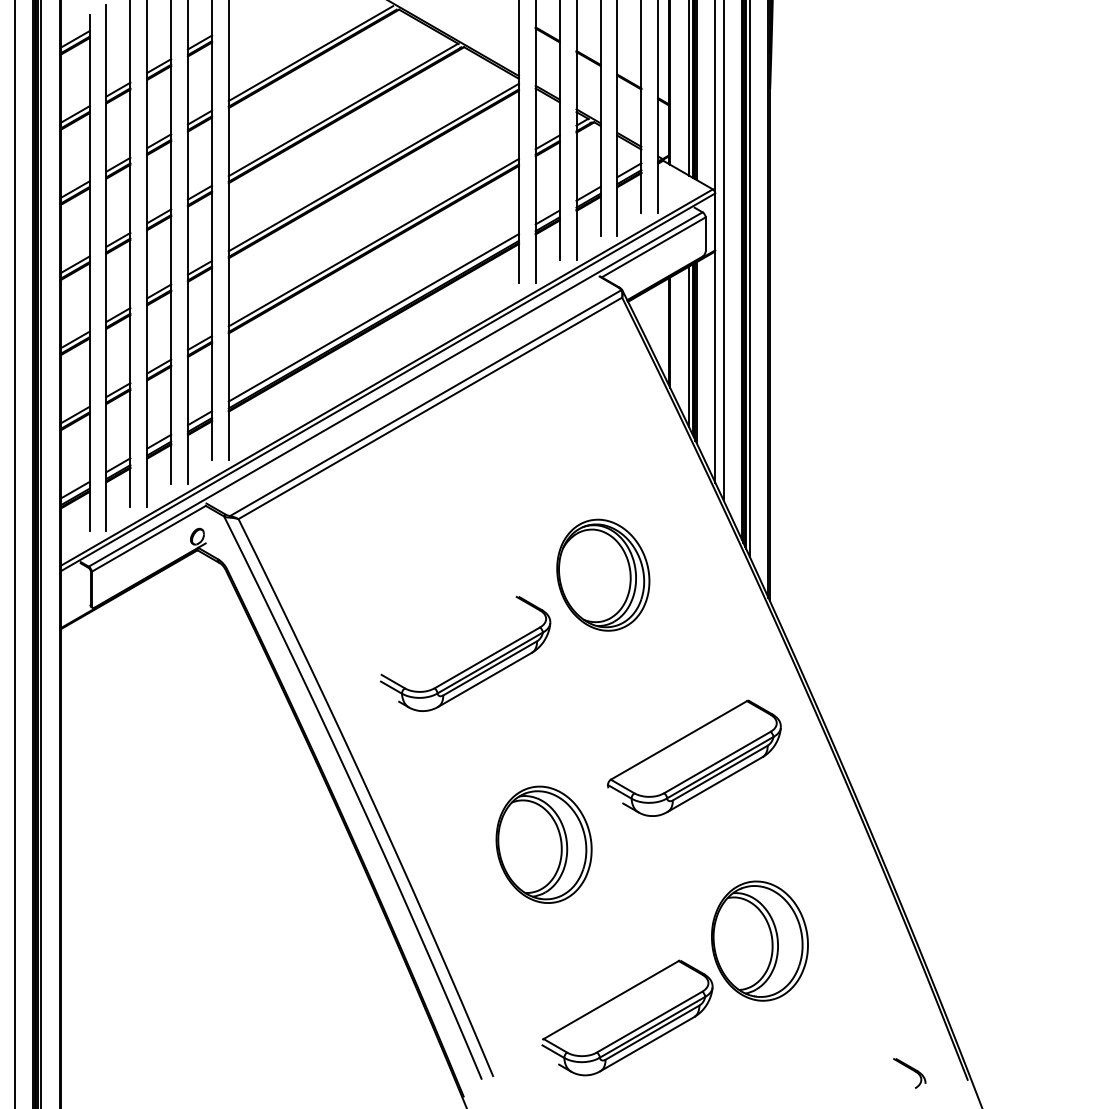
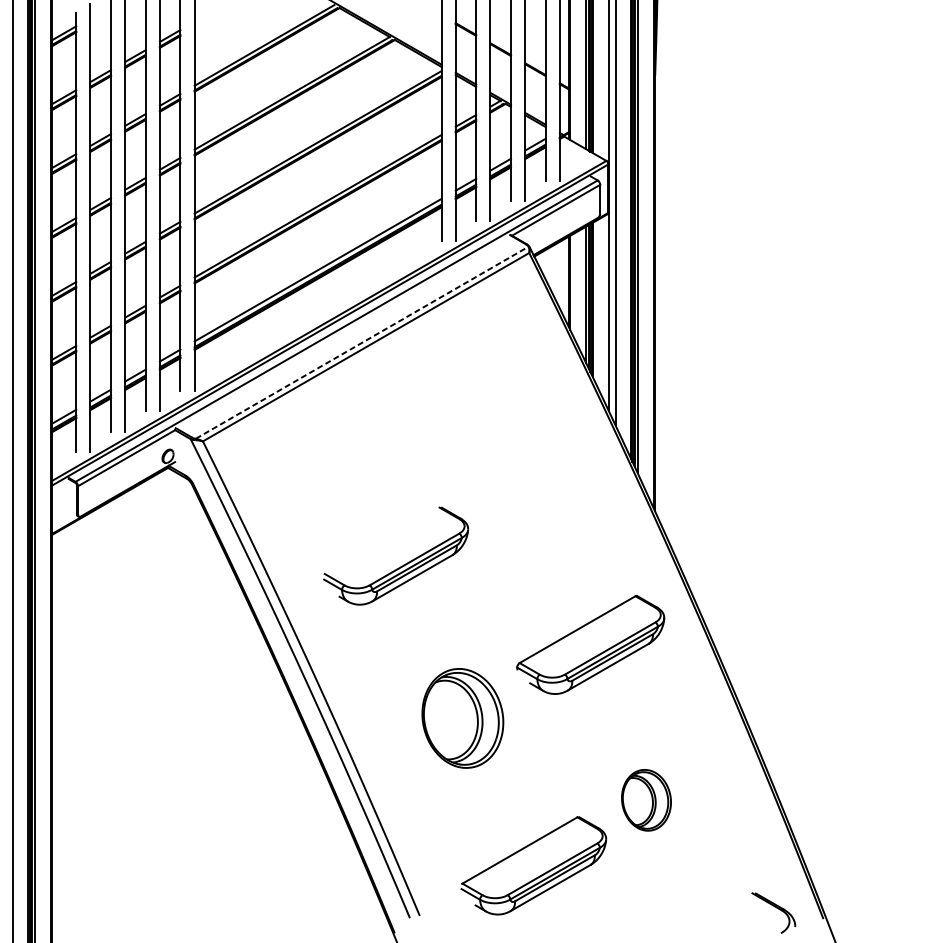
line: (425, 403) -> (361, 343), solid -> dashed
part: (603, 574) -> (513, 488), removed
part: (759, 940) -> (646, 799), size x0.6
part: (909, 1073) -> (773, 912), size x1.6

